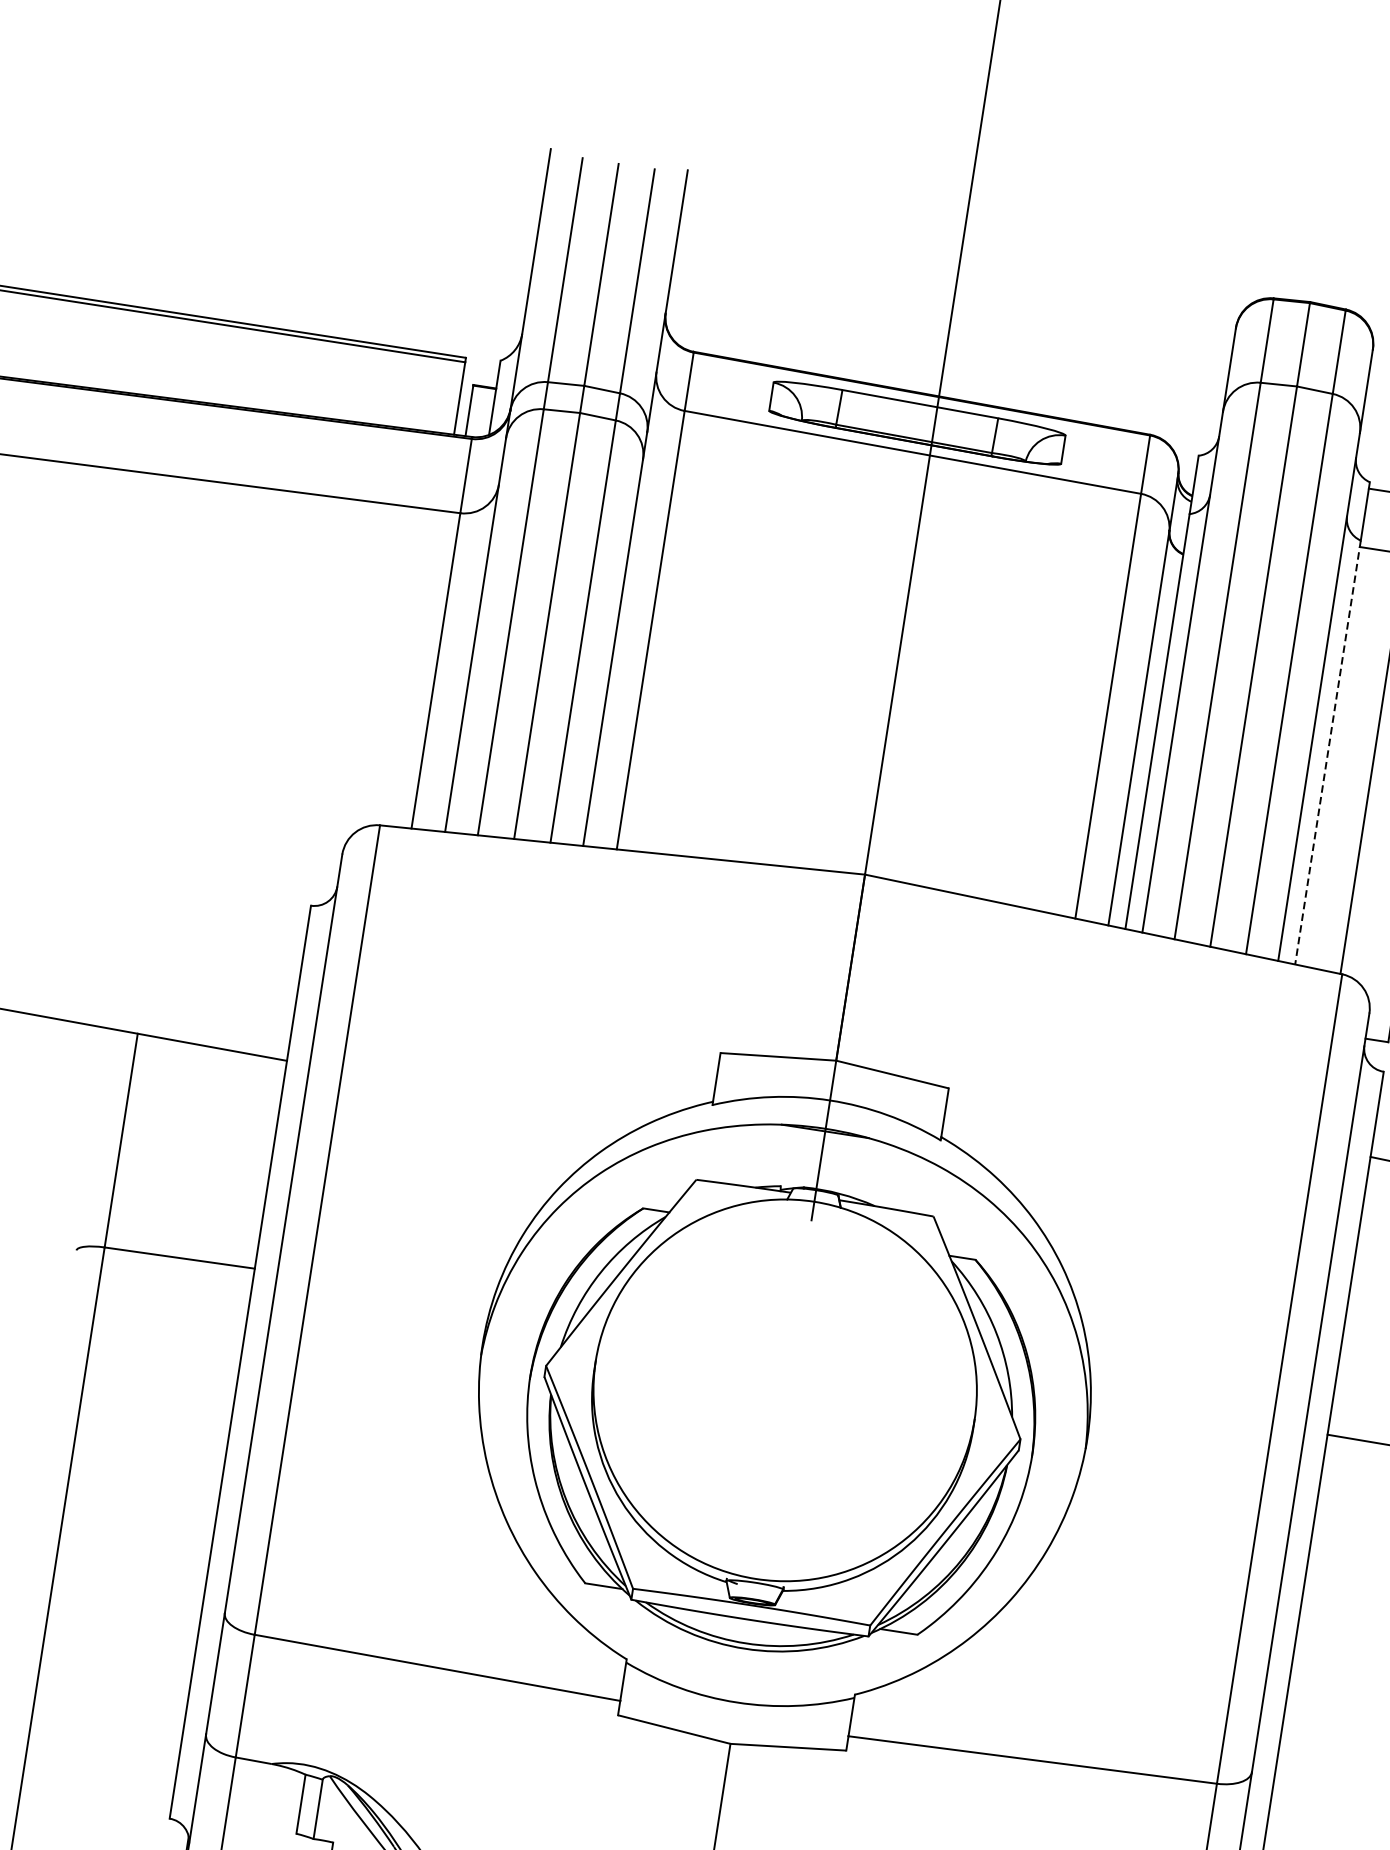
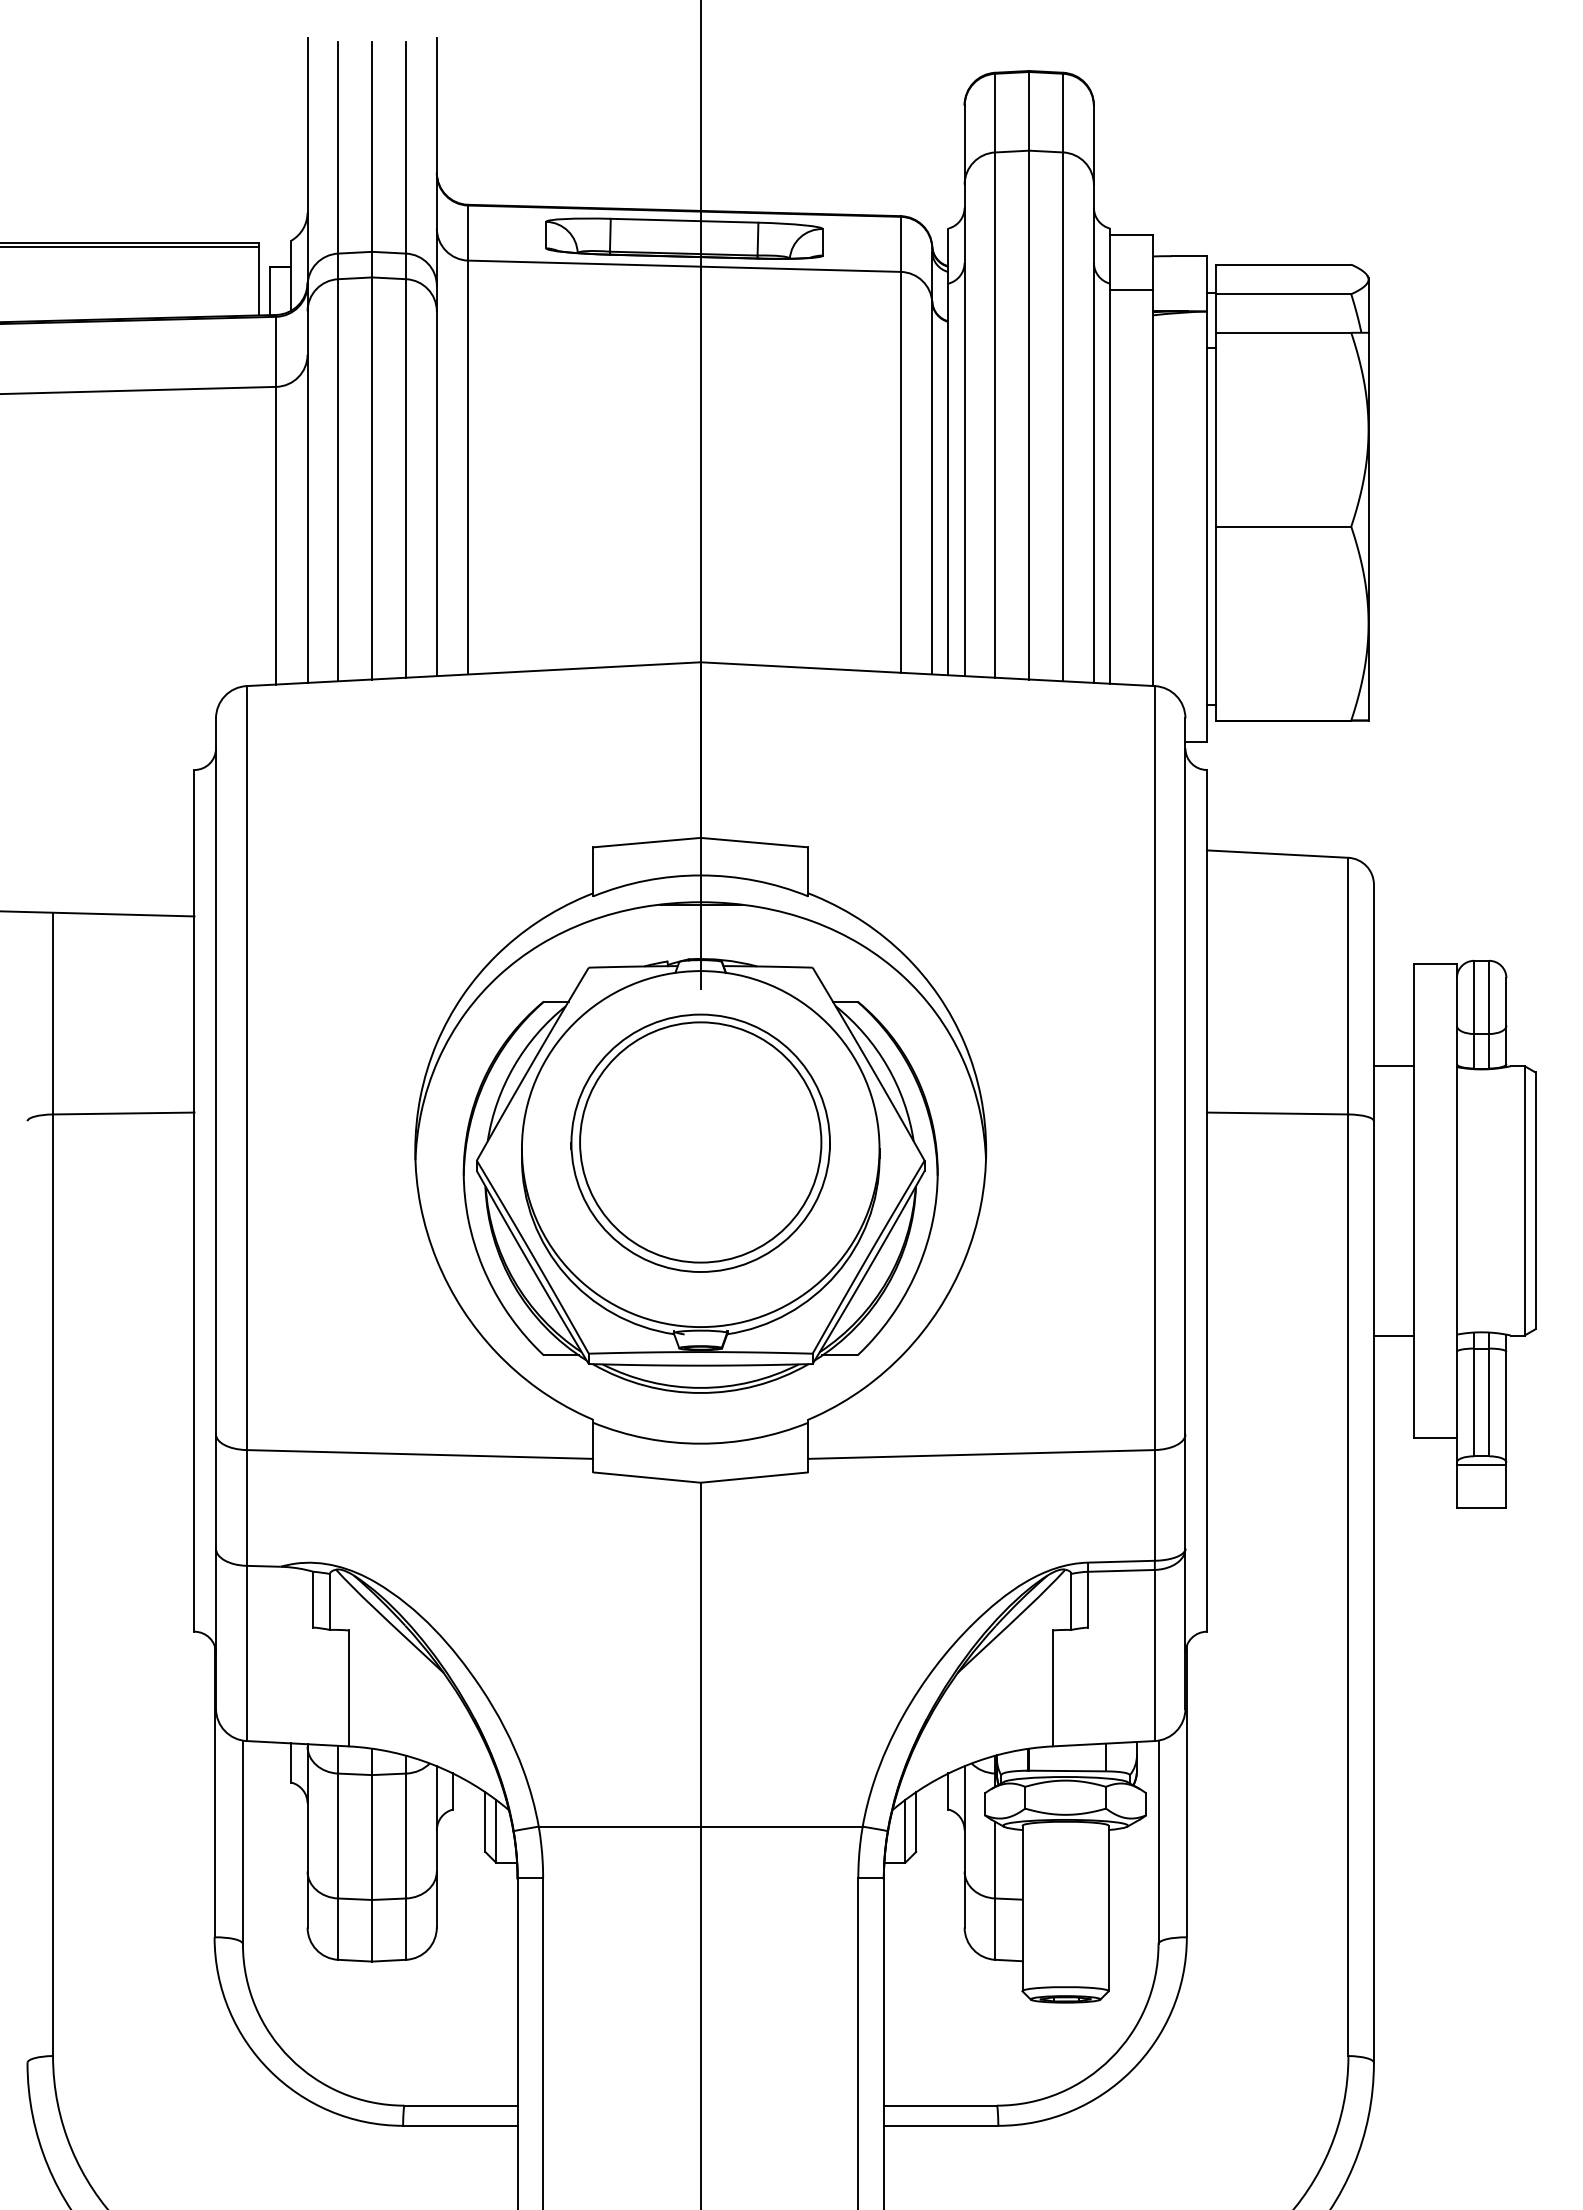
line: (1328, 753) -> (1110, 484), dashed -> solid
part: (786, 1383) -> (700, 1142), added

